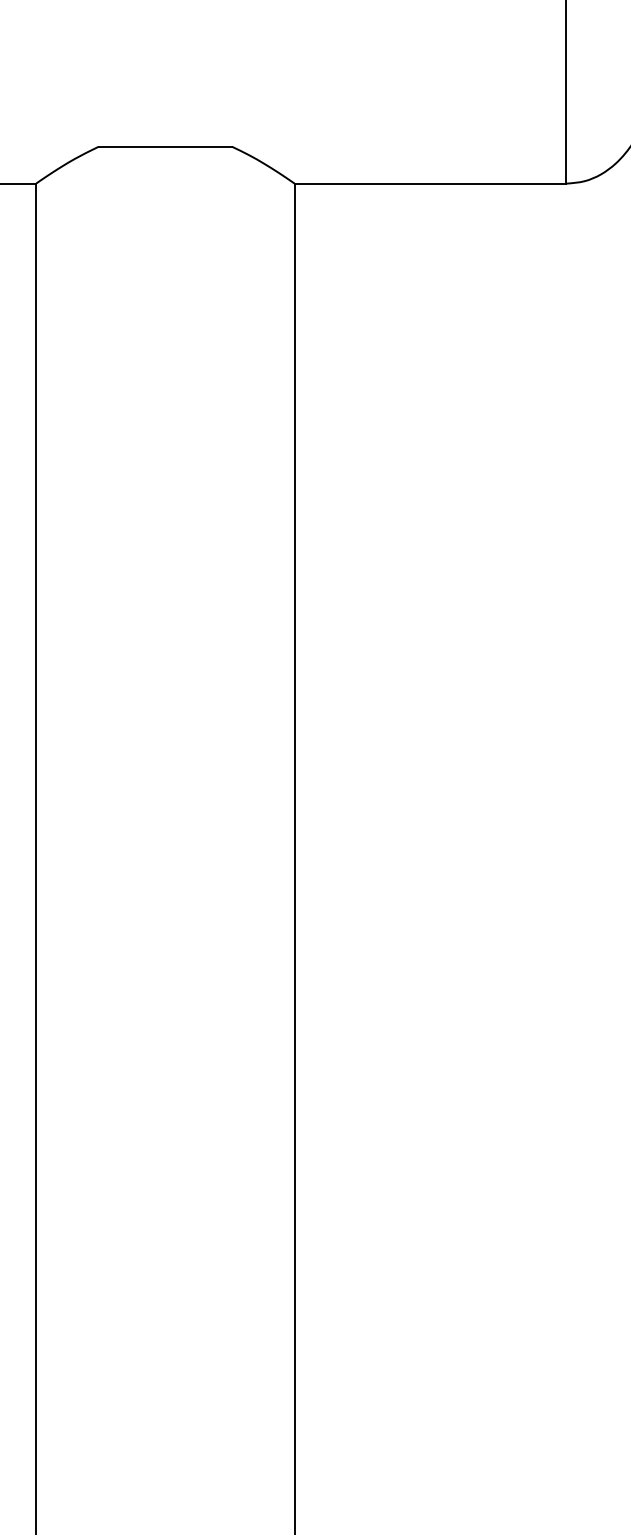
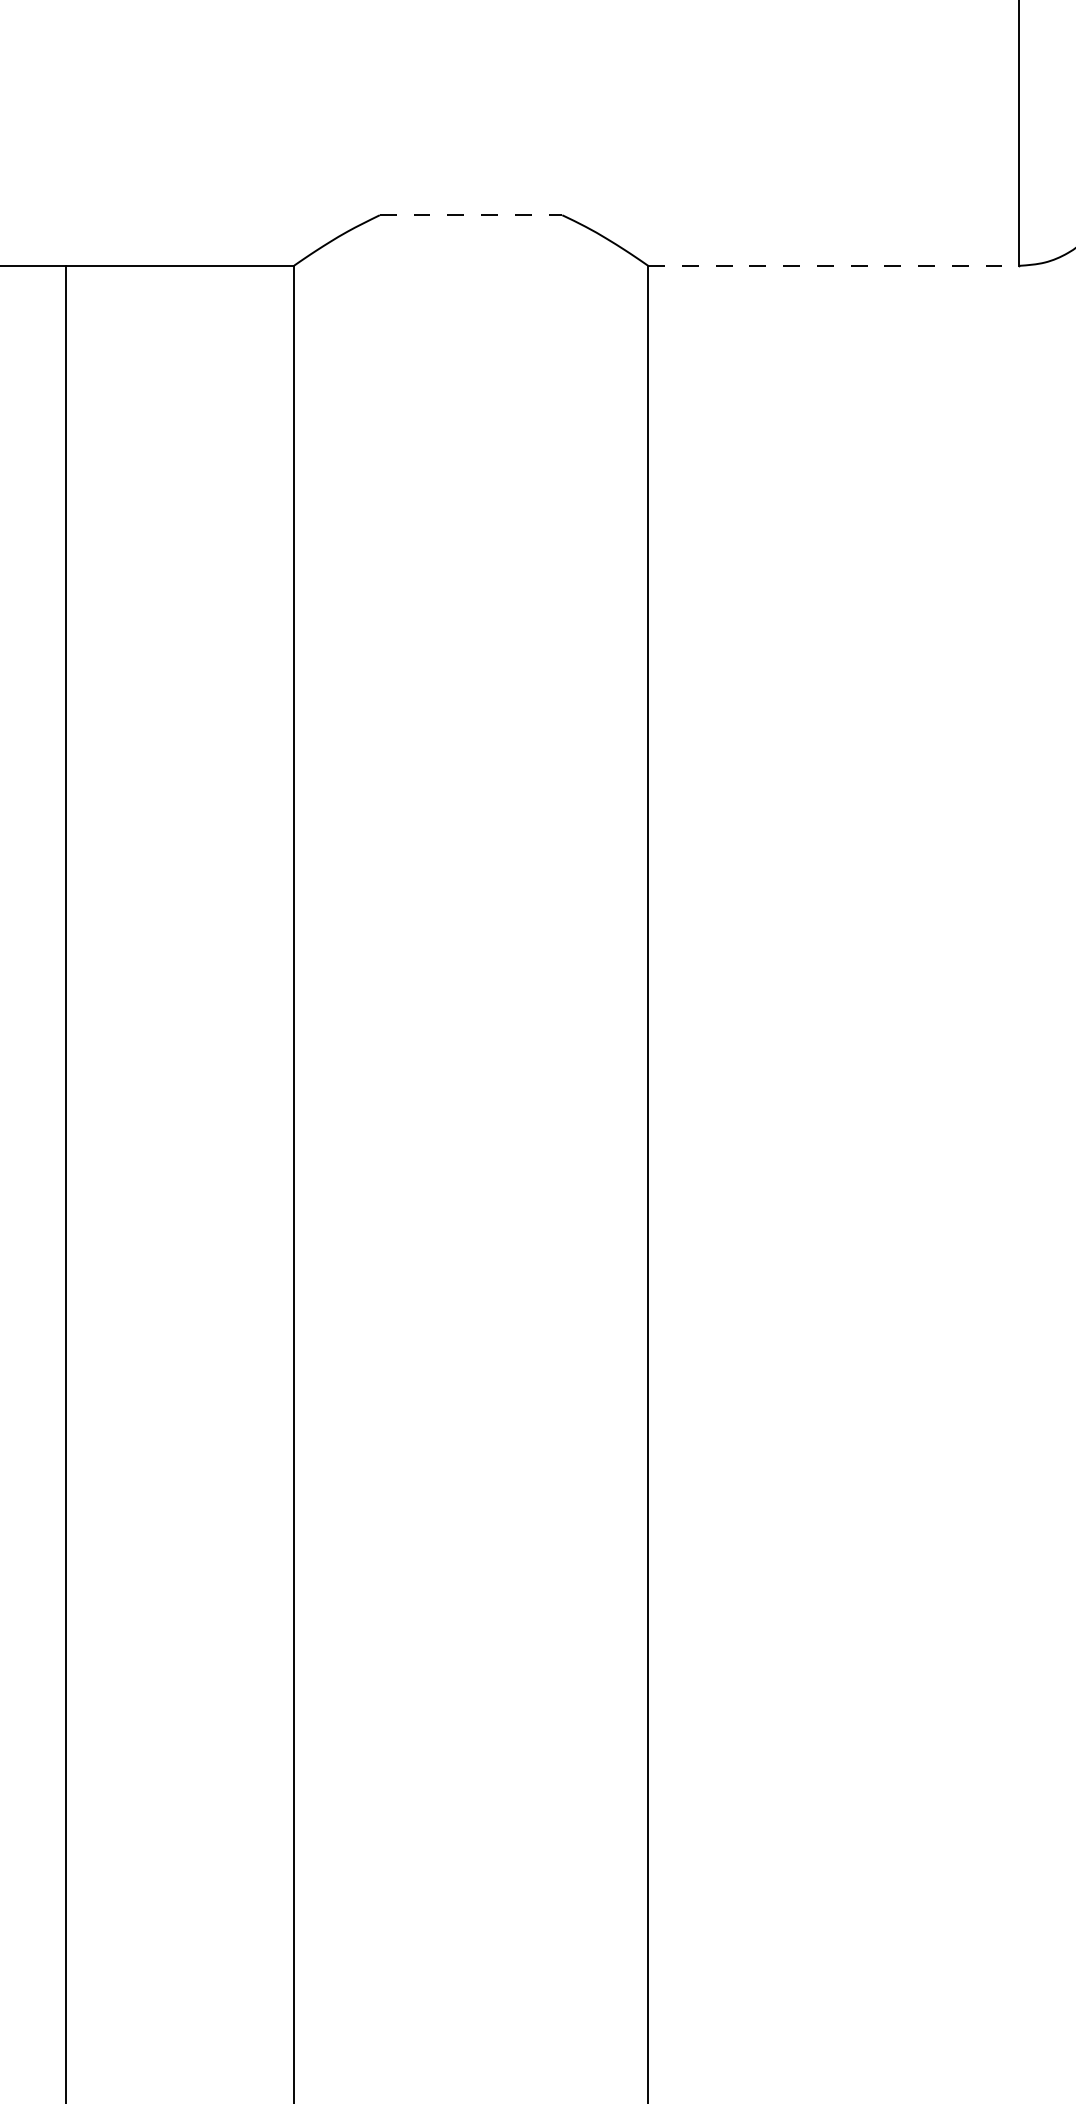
line: (165, 146) -> (471, 215), solid -> dashed
line: (430, 183) -> (833, 265), solid -> dashed

